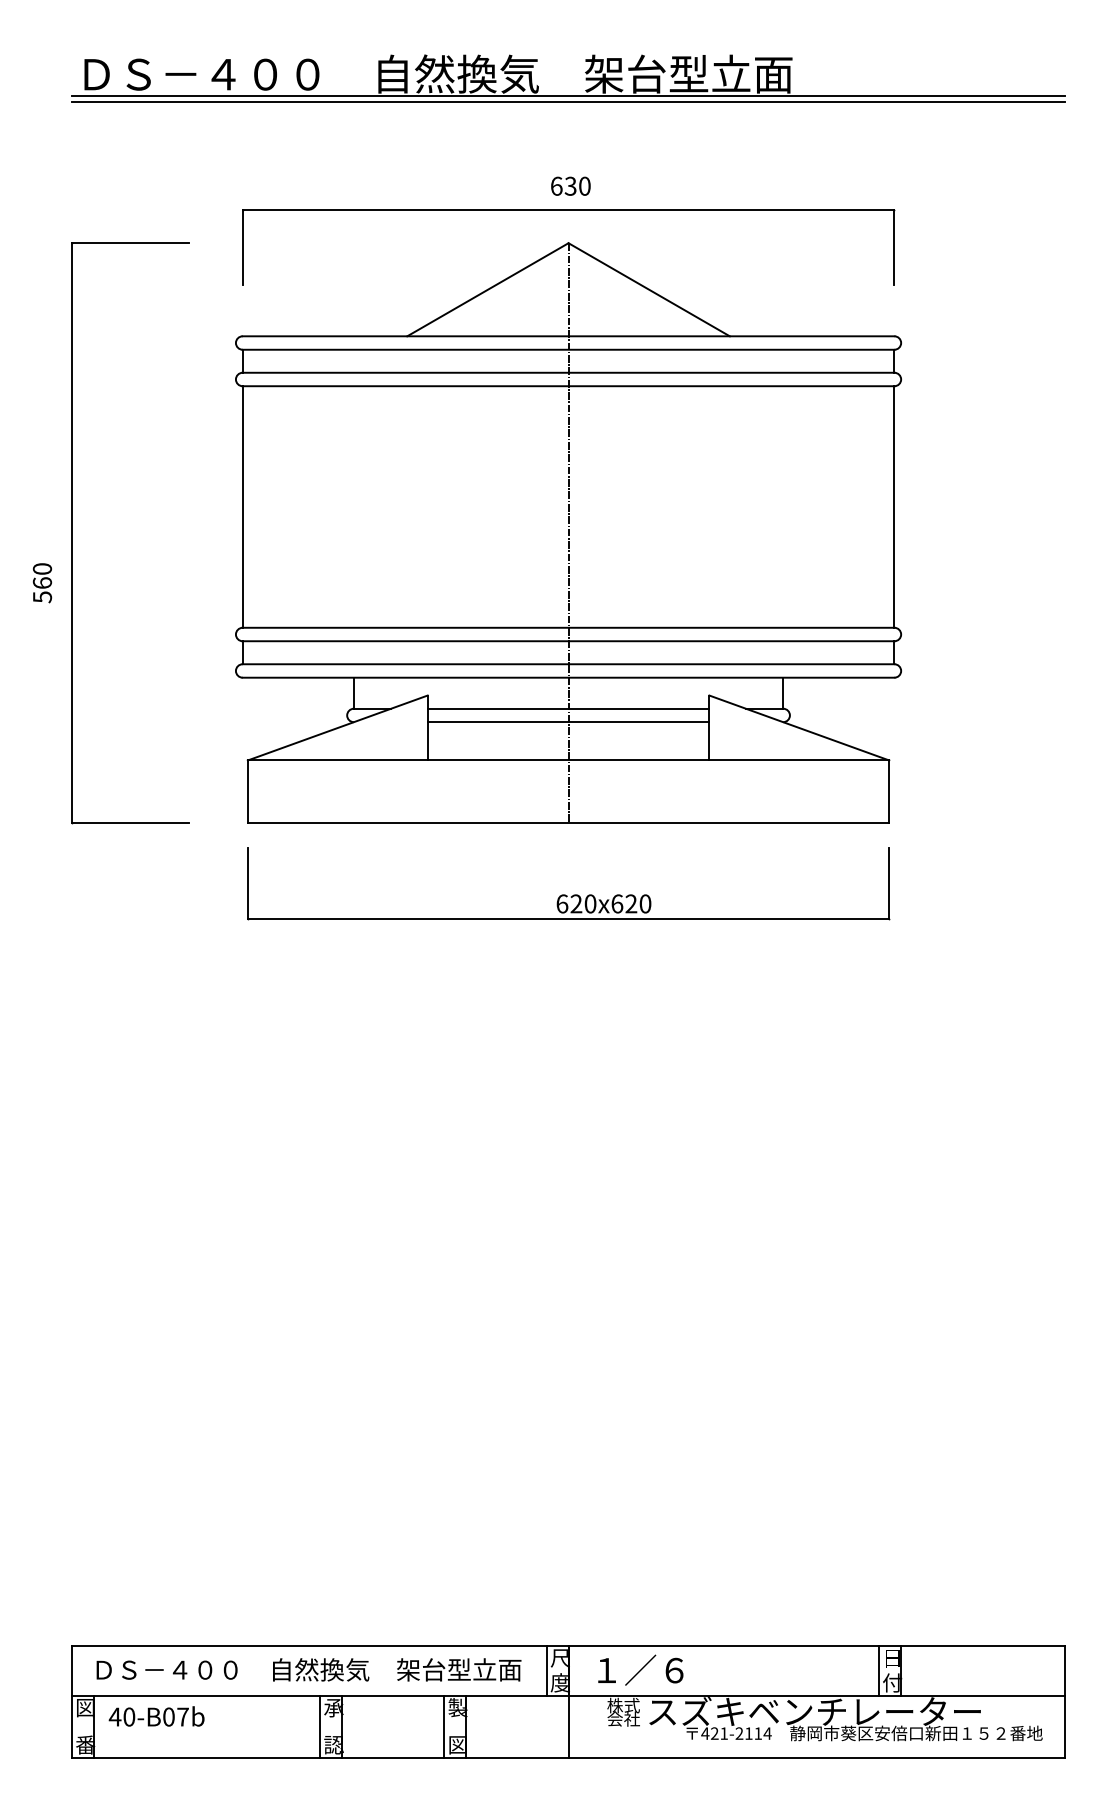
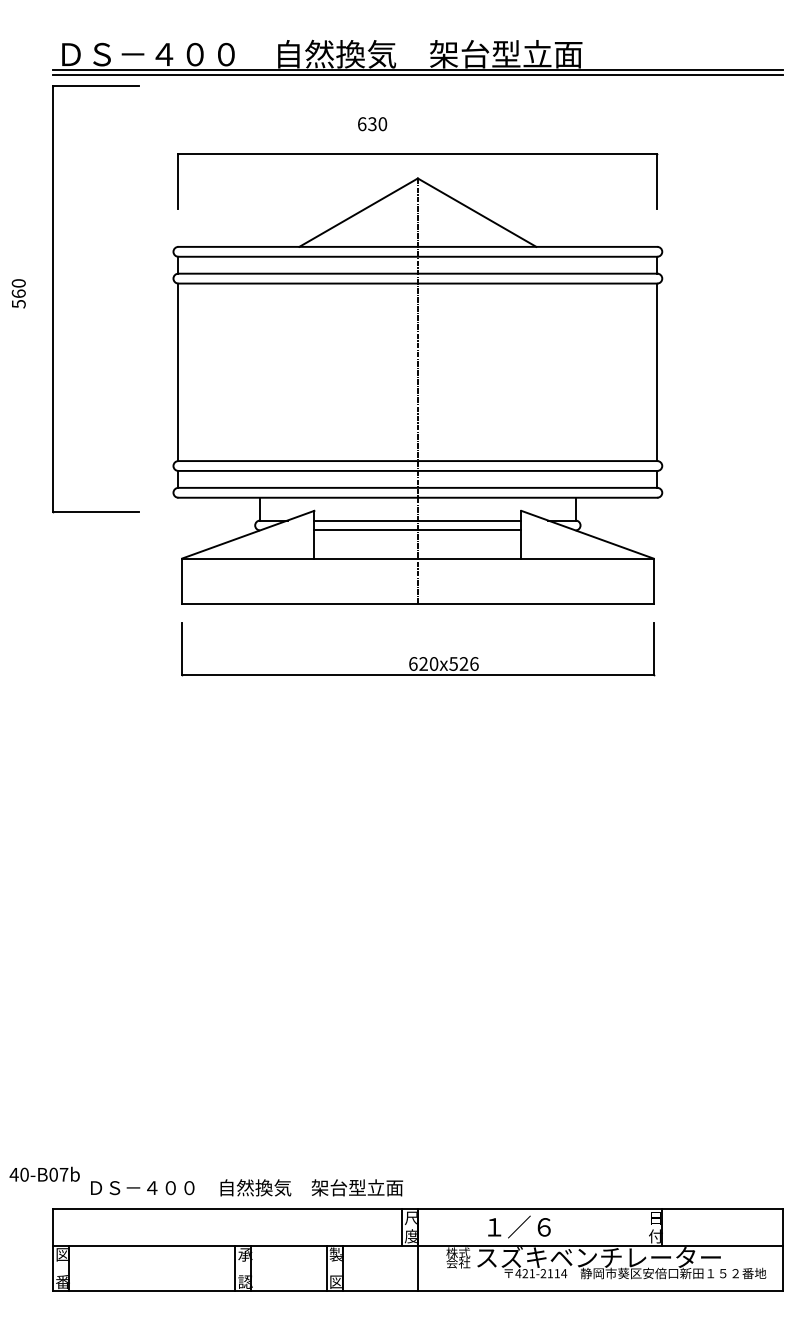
text: (570, 185) -> (372, 123), moved
part: (72, 533) -> (53, 299), moved
text: (42, 583) -> (18, 294), moved
text: (631, 903) -> (464, 663), 620x620 -> 620x526
text: (308, 1669) -> (246, 1187), moved
text: (640, 1669) -> (519, 1226), moved
line: (878, 1670) -> (645, 1227), removed
text: (156, 1716) -> (44, 1174), moved

